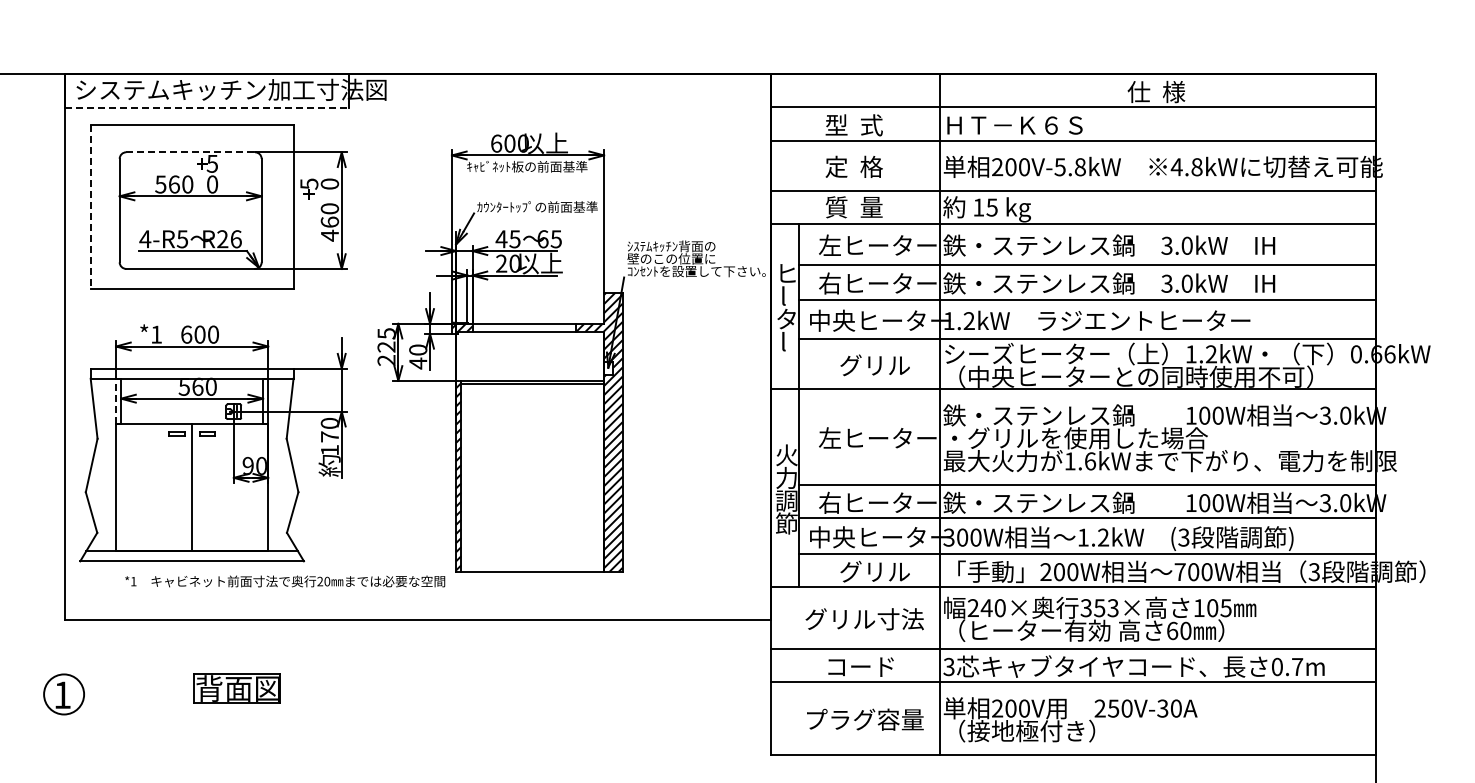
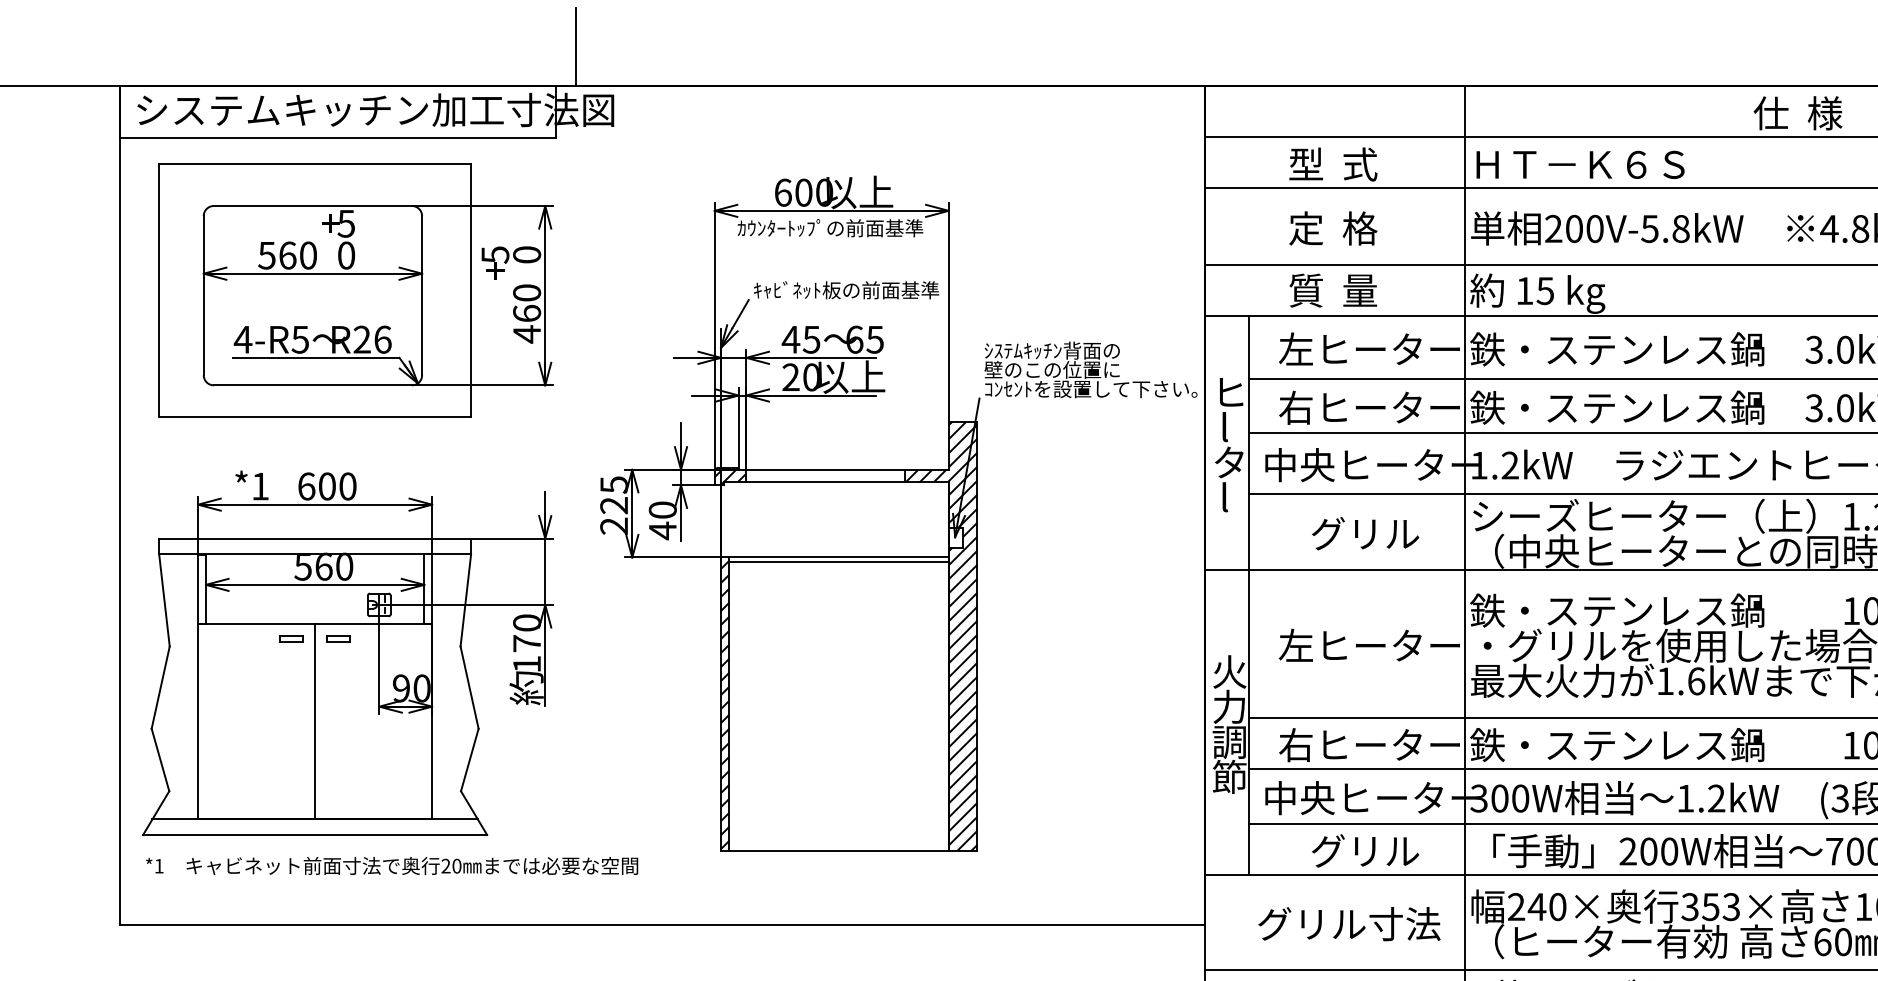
line: (361, 48) -> (575, 46), added
line: (207, 107) -> (338, 137), dashed -> solid
line: (191, 152) -> (314, 206), dashed -> solid
text: (495, 166) -> (781, 227), ｷｬﾋﾞﾈｯﾄ板の前面基準 -> ｶｳﾝﾀｰﾄｯﾌﾟの前面基準
text: (505, 206) -> (797, 289), ｶｳﾝﾀｰﾄｯﾌﾟの前面基準 -> ｷｬﾋﾞﾈｯﾄ板の前面基準
line: (90, 207) -> (158, 290), dashed -> solid
line: (116, 401) -> (198, 589), dashed -> solid
text: (285, 581) -> (392, 866), moved

